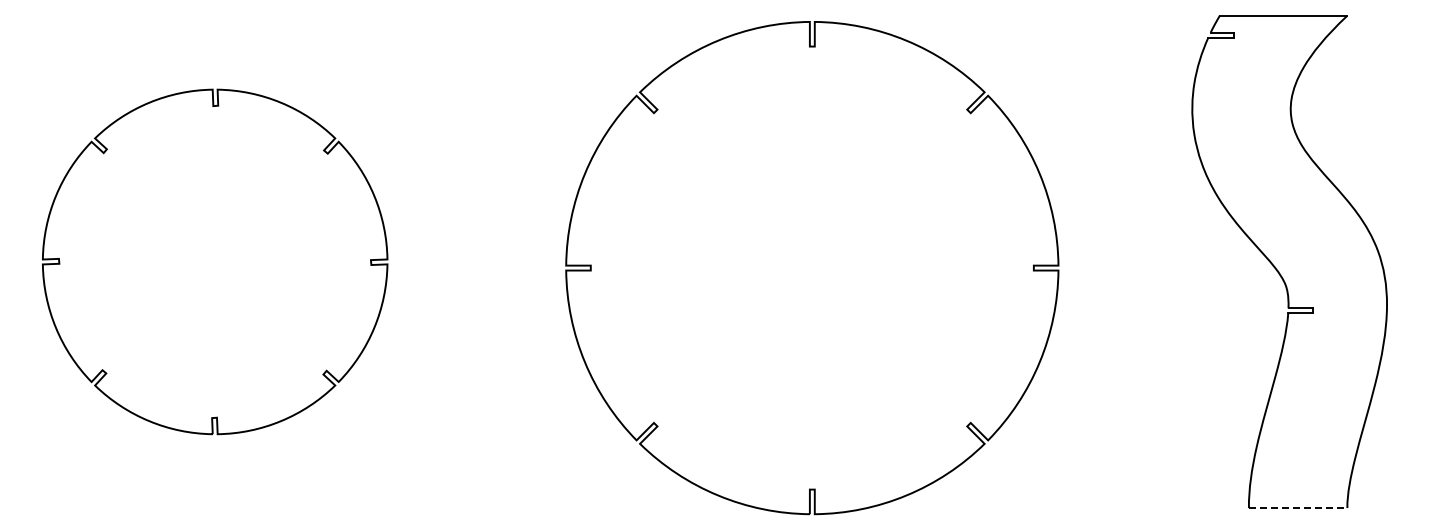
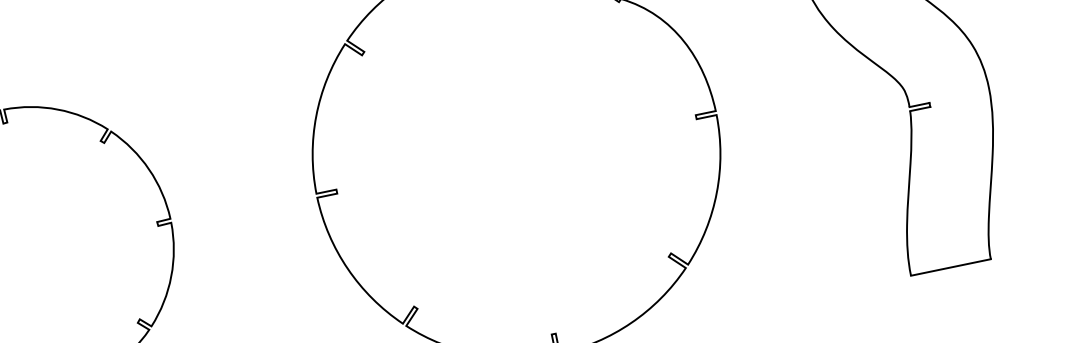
line: (1298, 508) -> (951, 267), dashed -> solid

